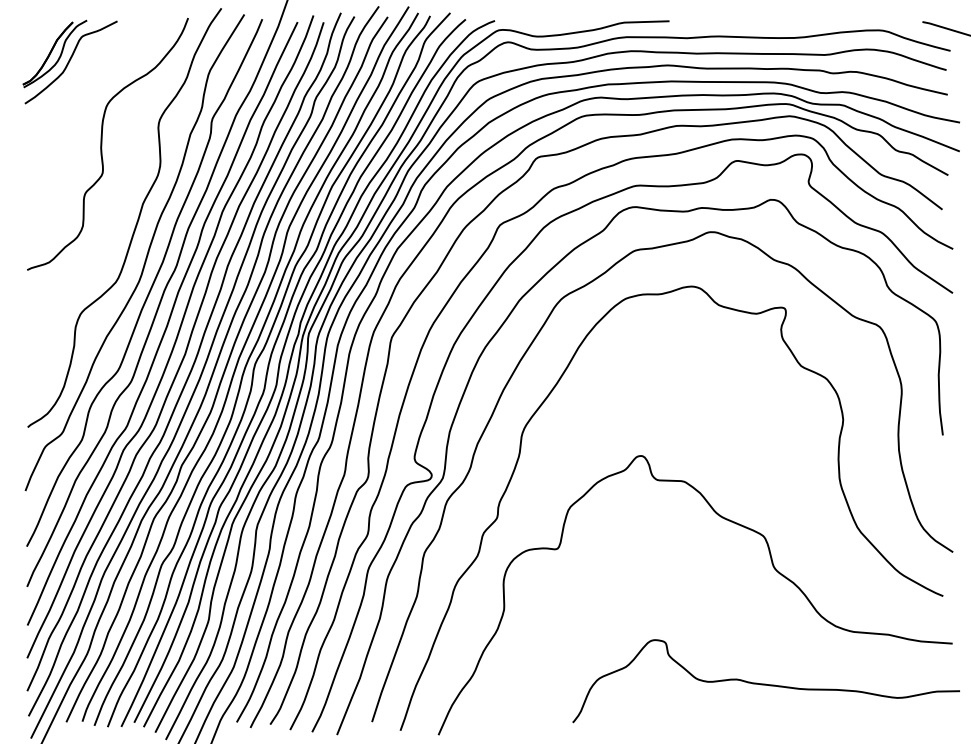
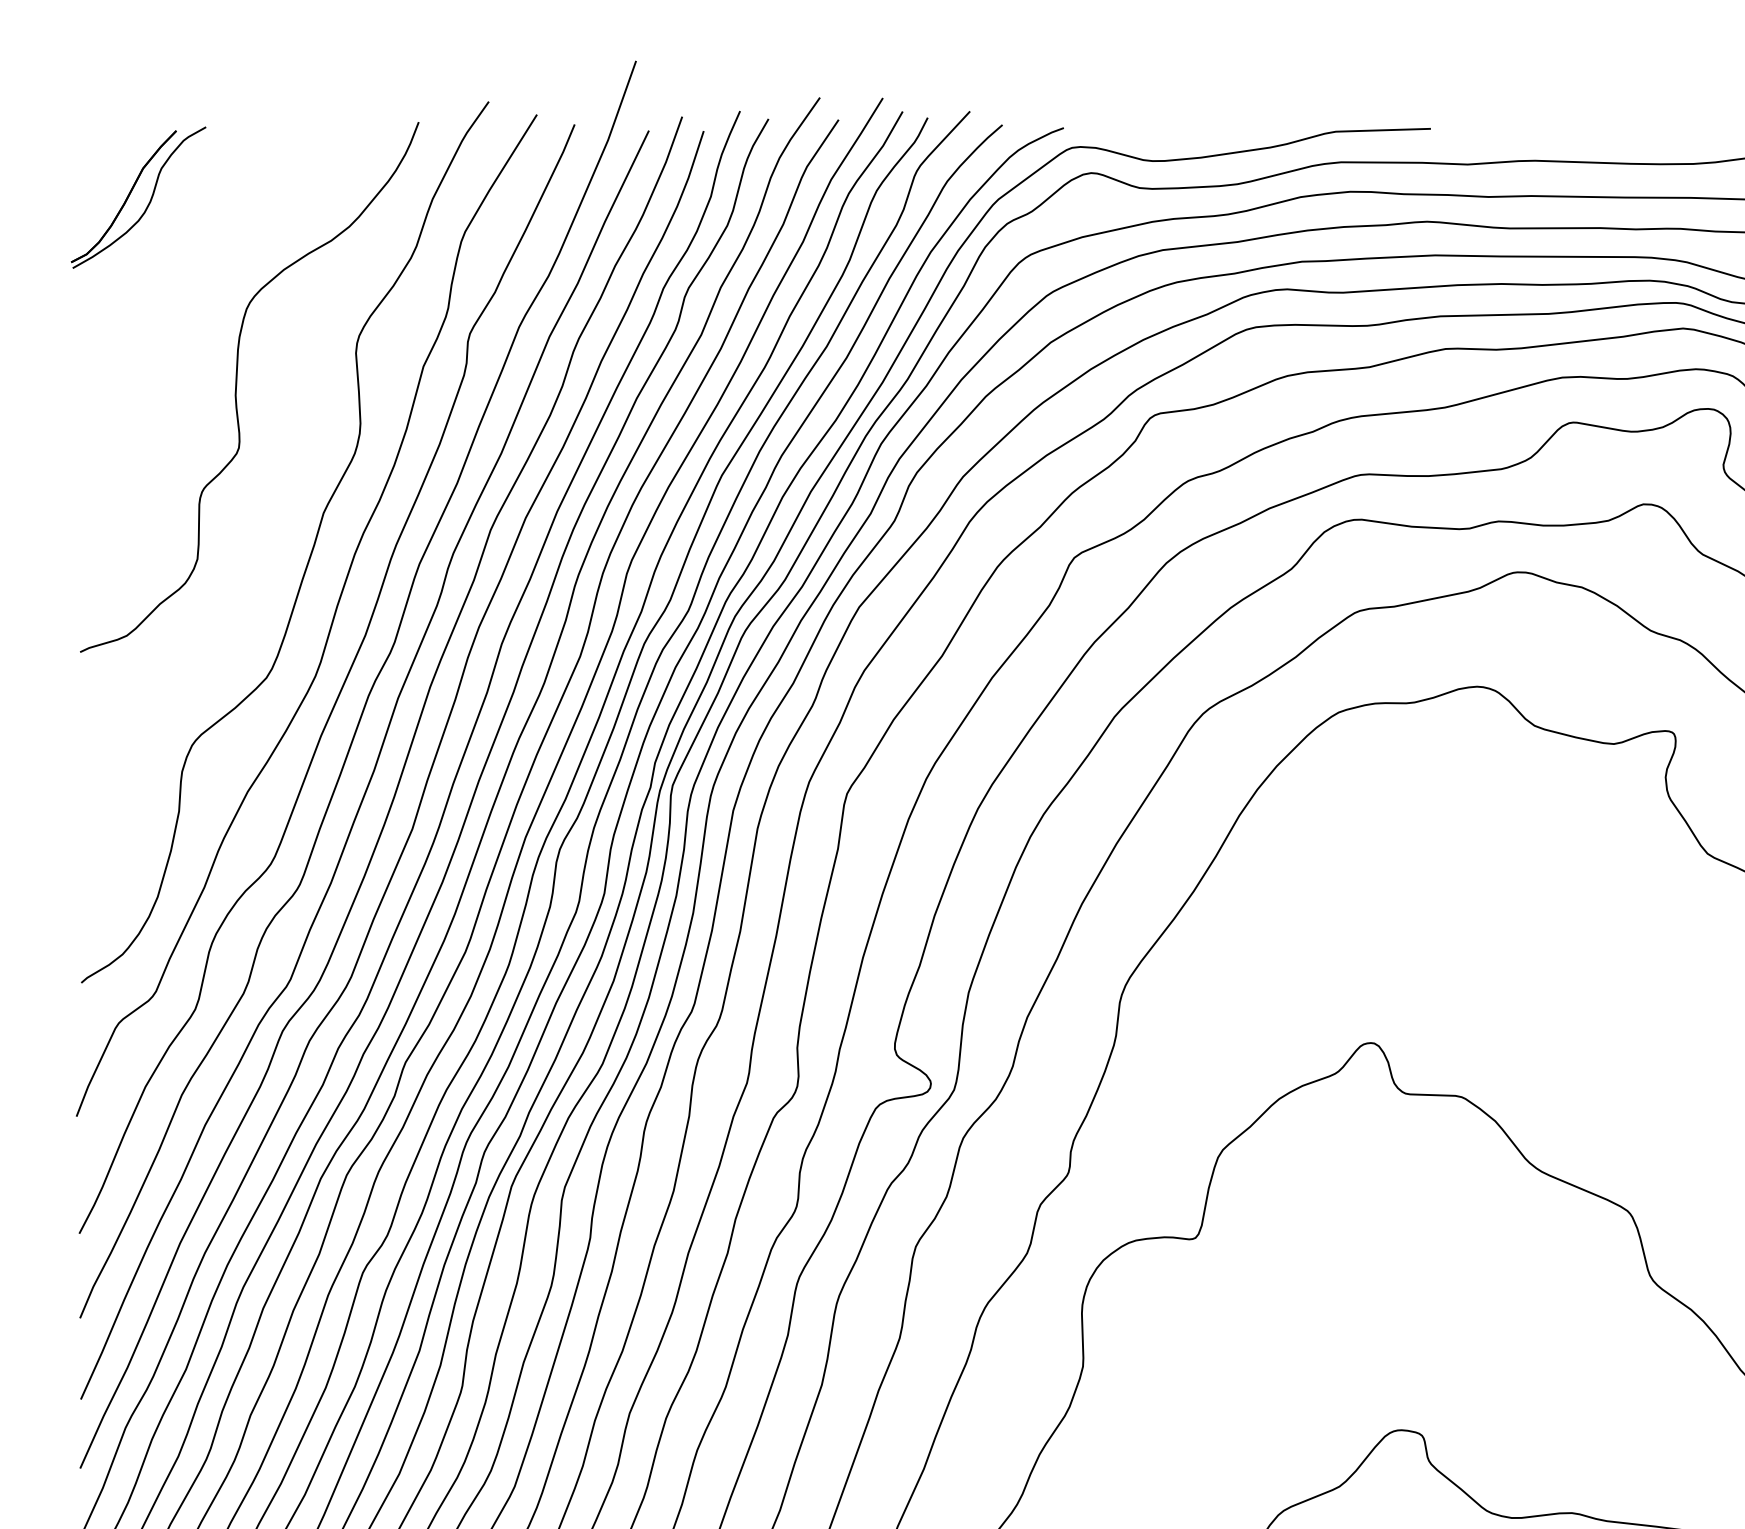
curve: (70, 61) -> (171, 213), removed

